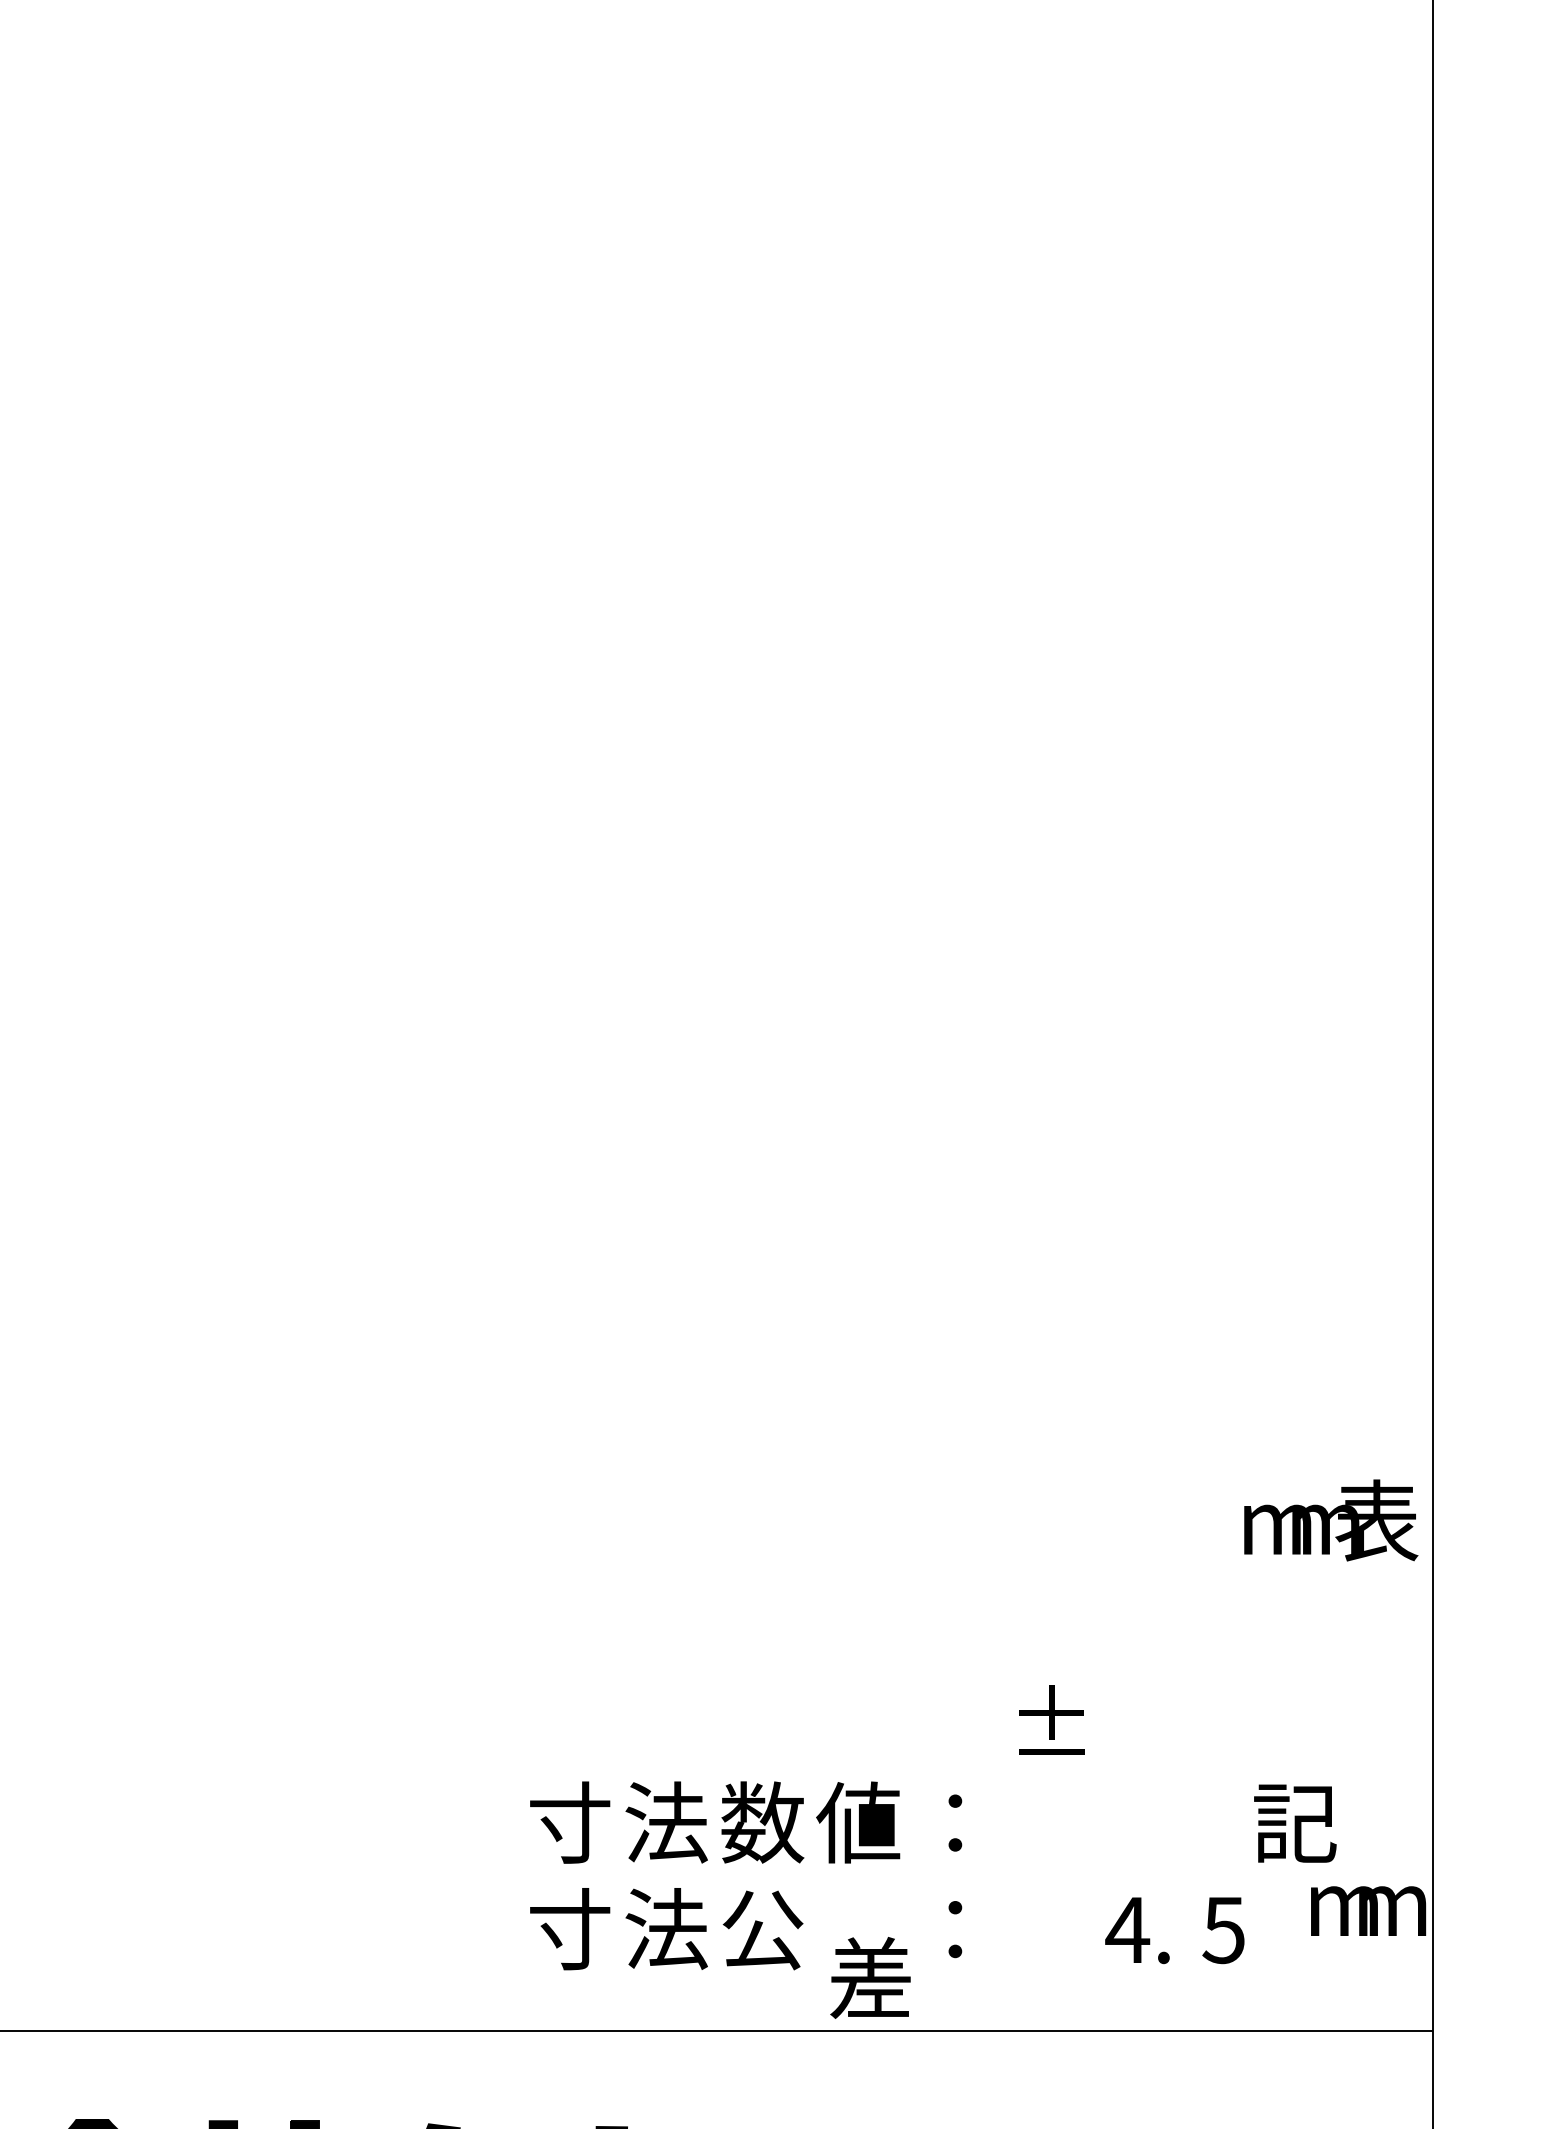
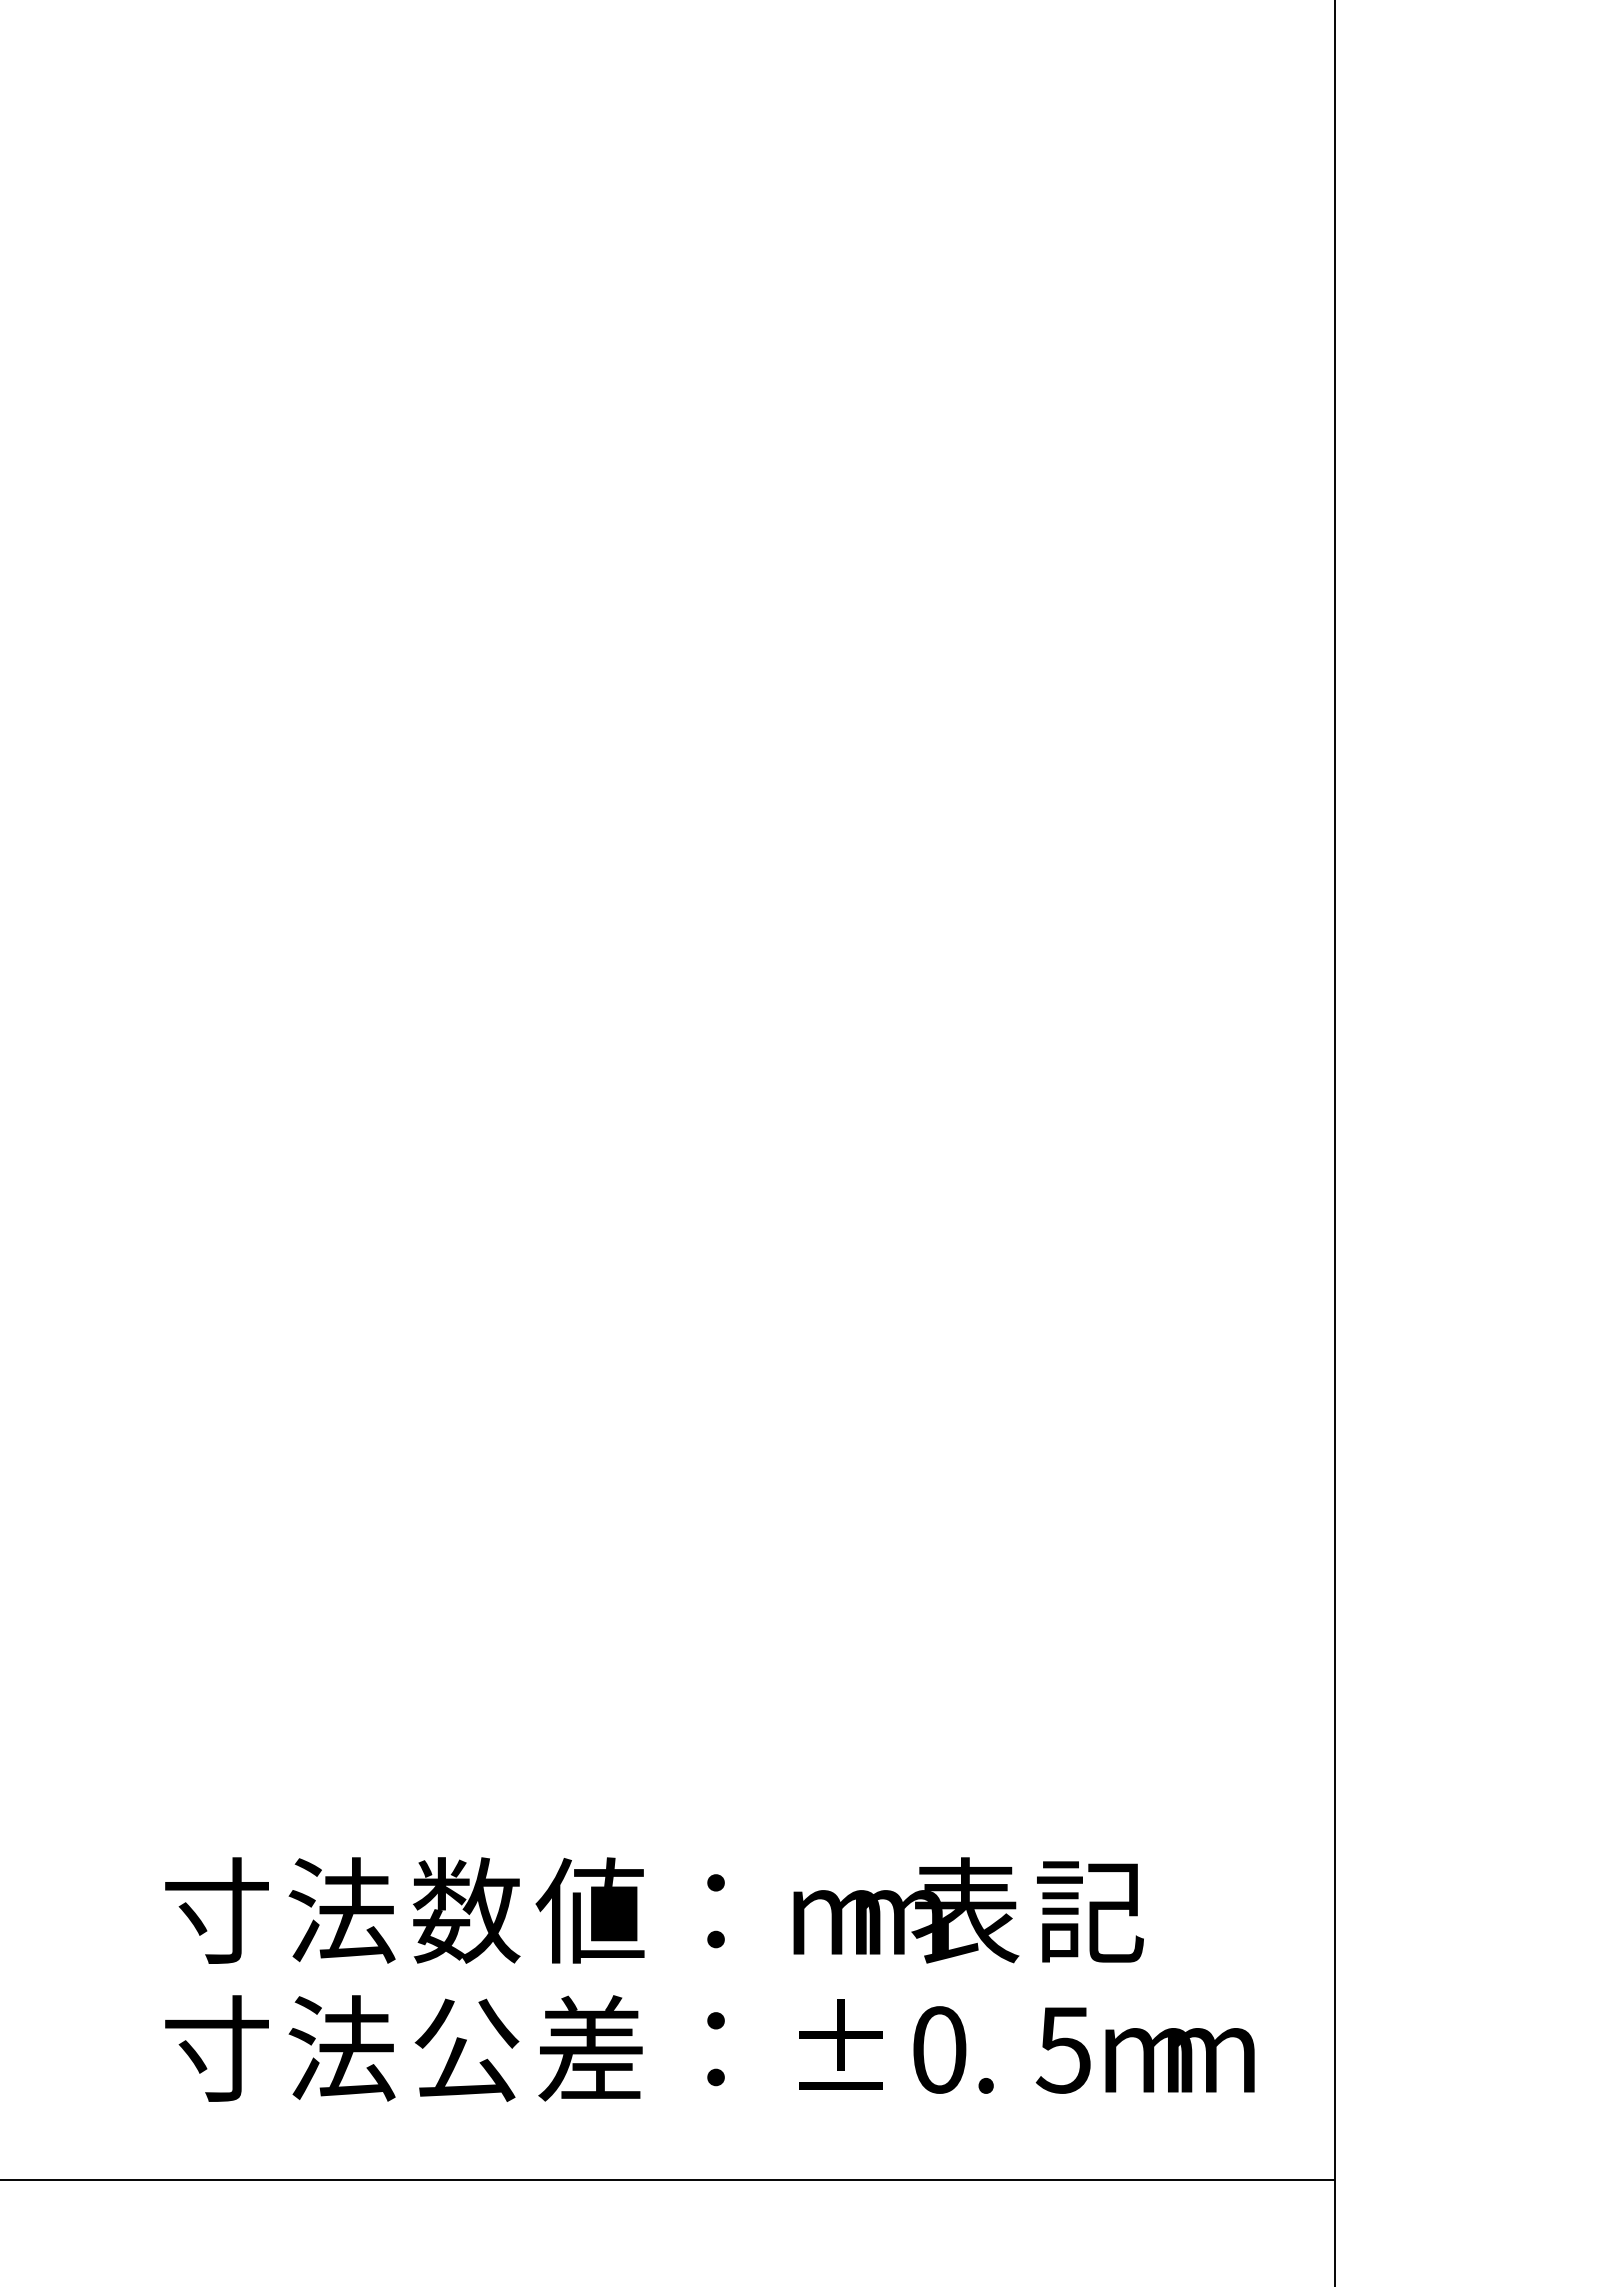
text: (1331, 1520) -> (906, 1910), moved
text: (1051, 1719) -> (840, 2043), moved
text: (1295, 1823) -> (1090, 1911), moved
text: (1368, 1910) -> (1179, 2059), moved
text: (1127, 1930) -> (939, 2050), 4 -> 0
text: (870, 1977) -> (590, 2047), moved

